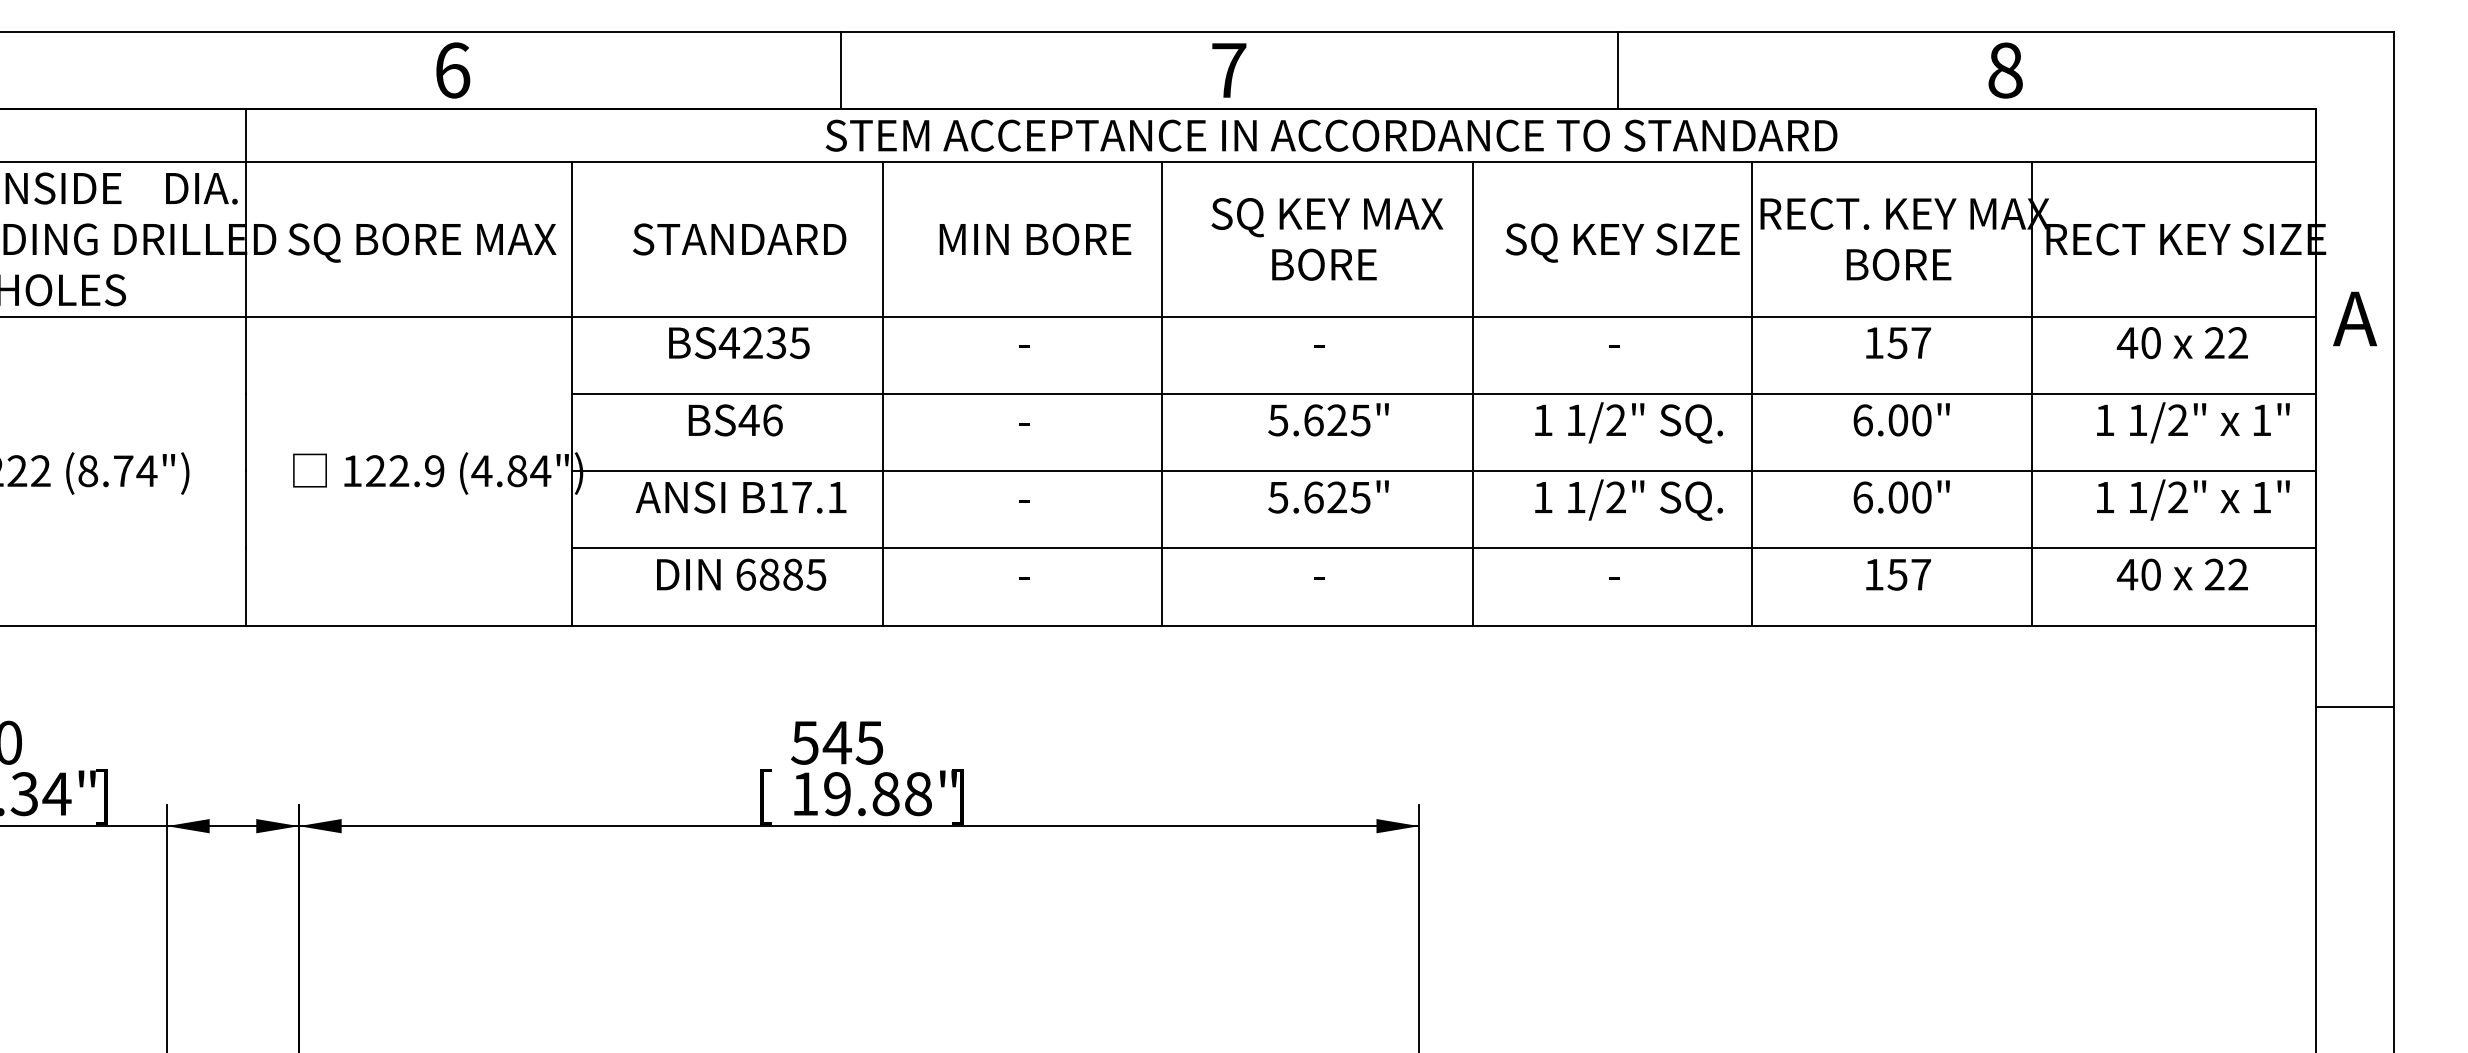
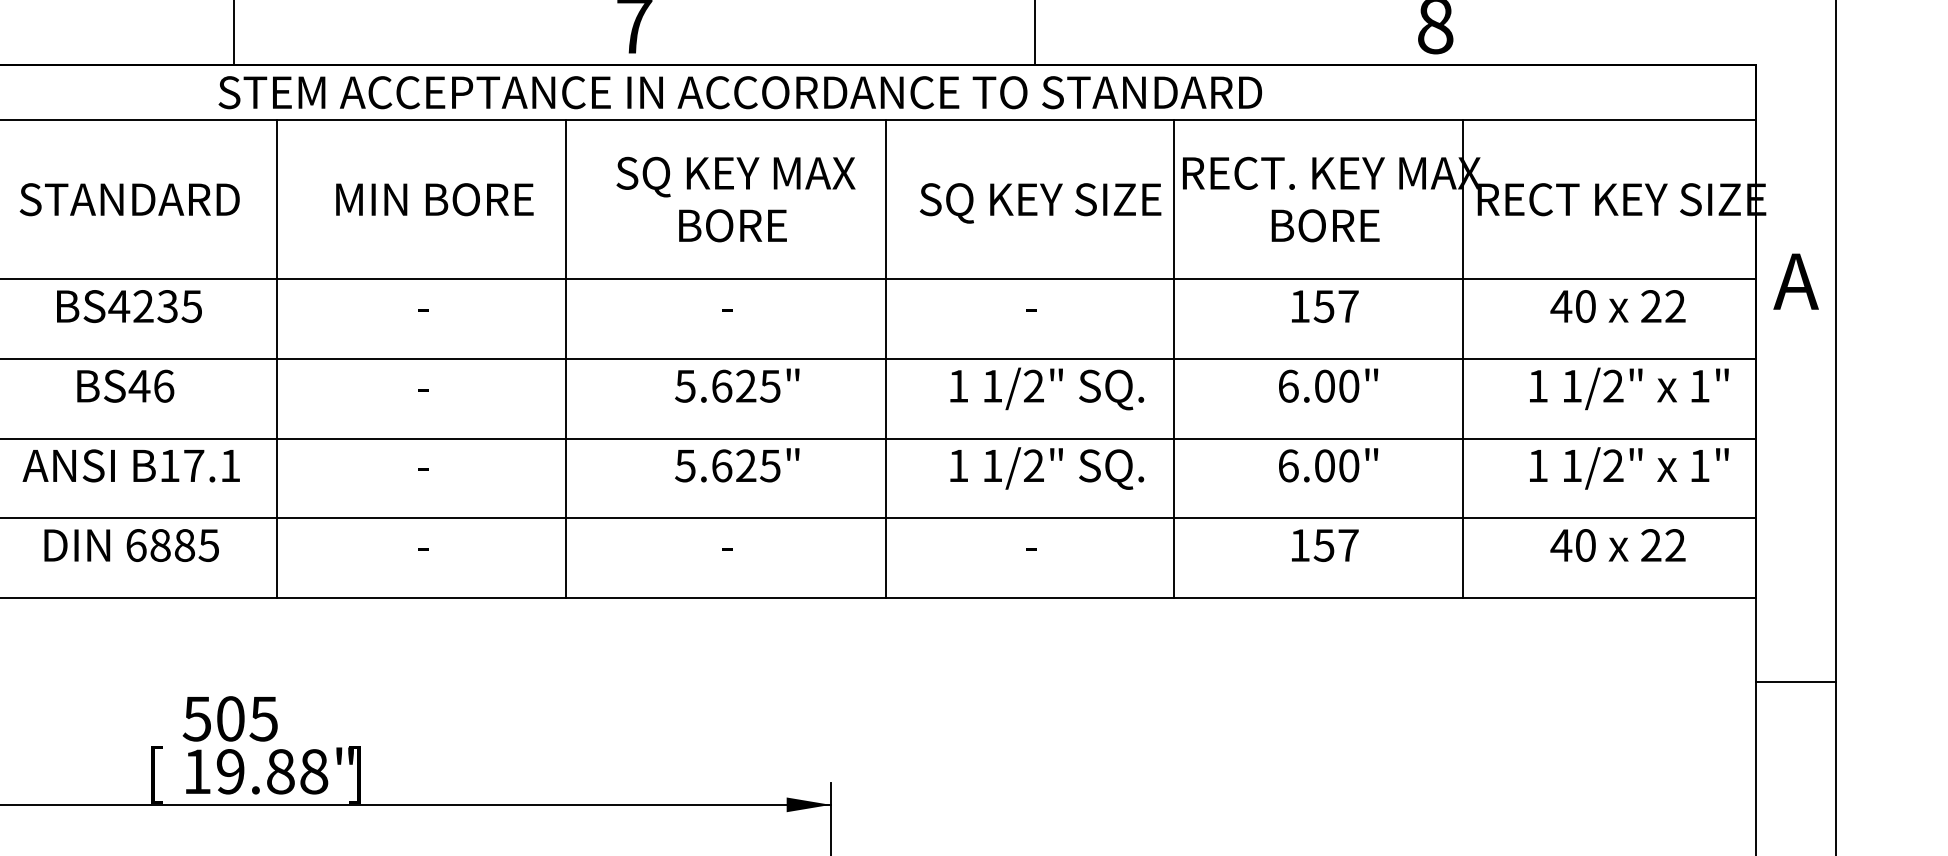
text: (836, 742) -> (229, 718), 545 -> 505

